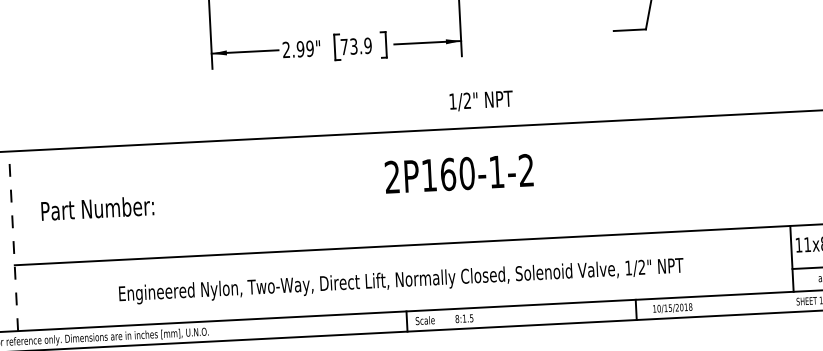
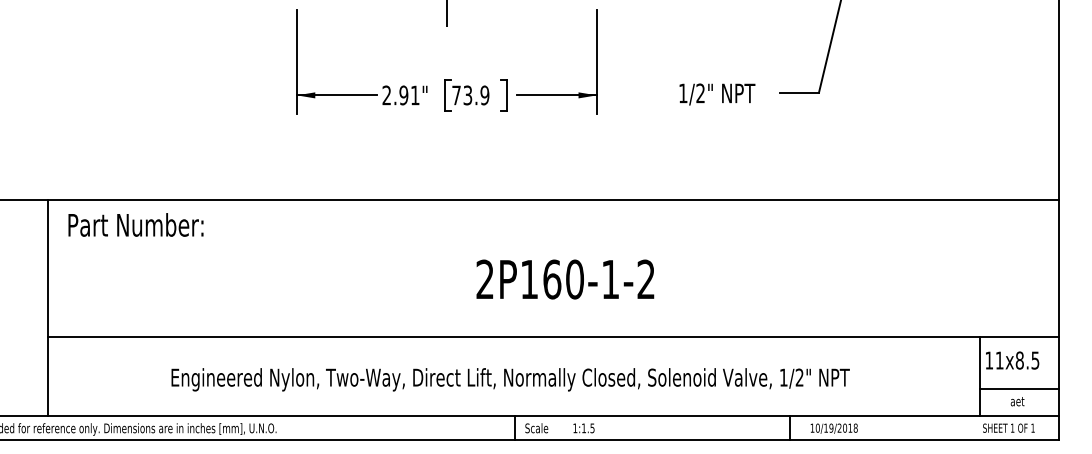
text: (309, 48) -> (414, 95), 2.99" -> 2.91"
text: (481, 101) -> (717, 94), moved
text: (459, 173) -> (565, 279), moved
text: (97, 208) -> (135, 224), moved
line: (13, 241) -> (48, 308), dashed -> solid
text: (670, 307) -> (831, 427), 10/15/2018 -> 10/19/2018
text: (457, 319) -> (575, 428), 8:1.5 -> 1:1.5

